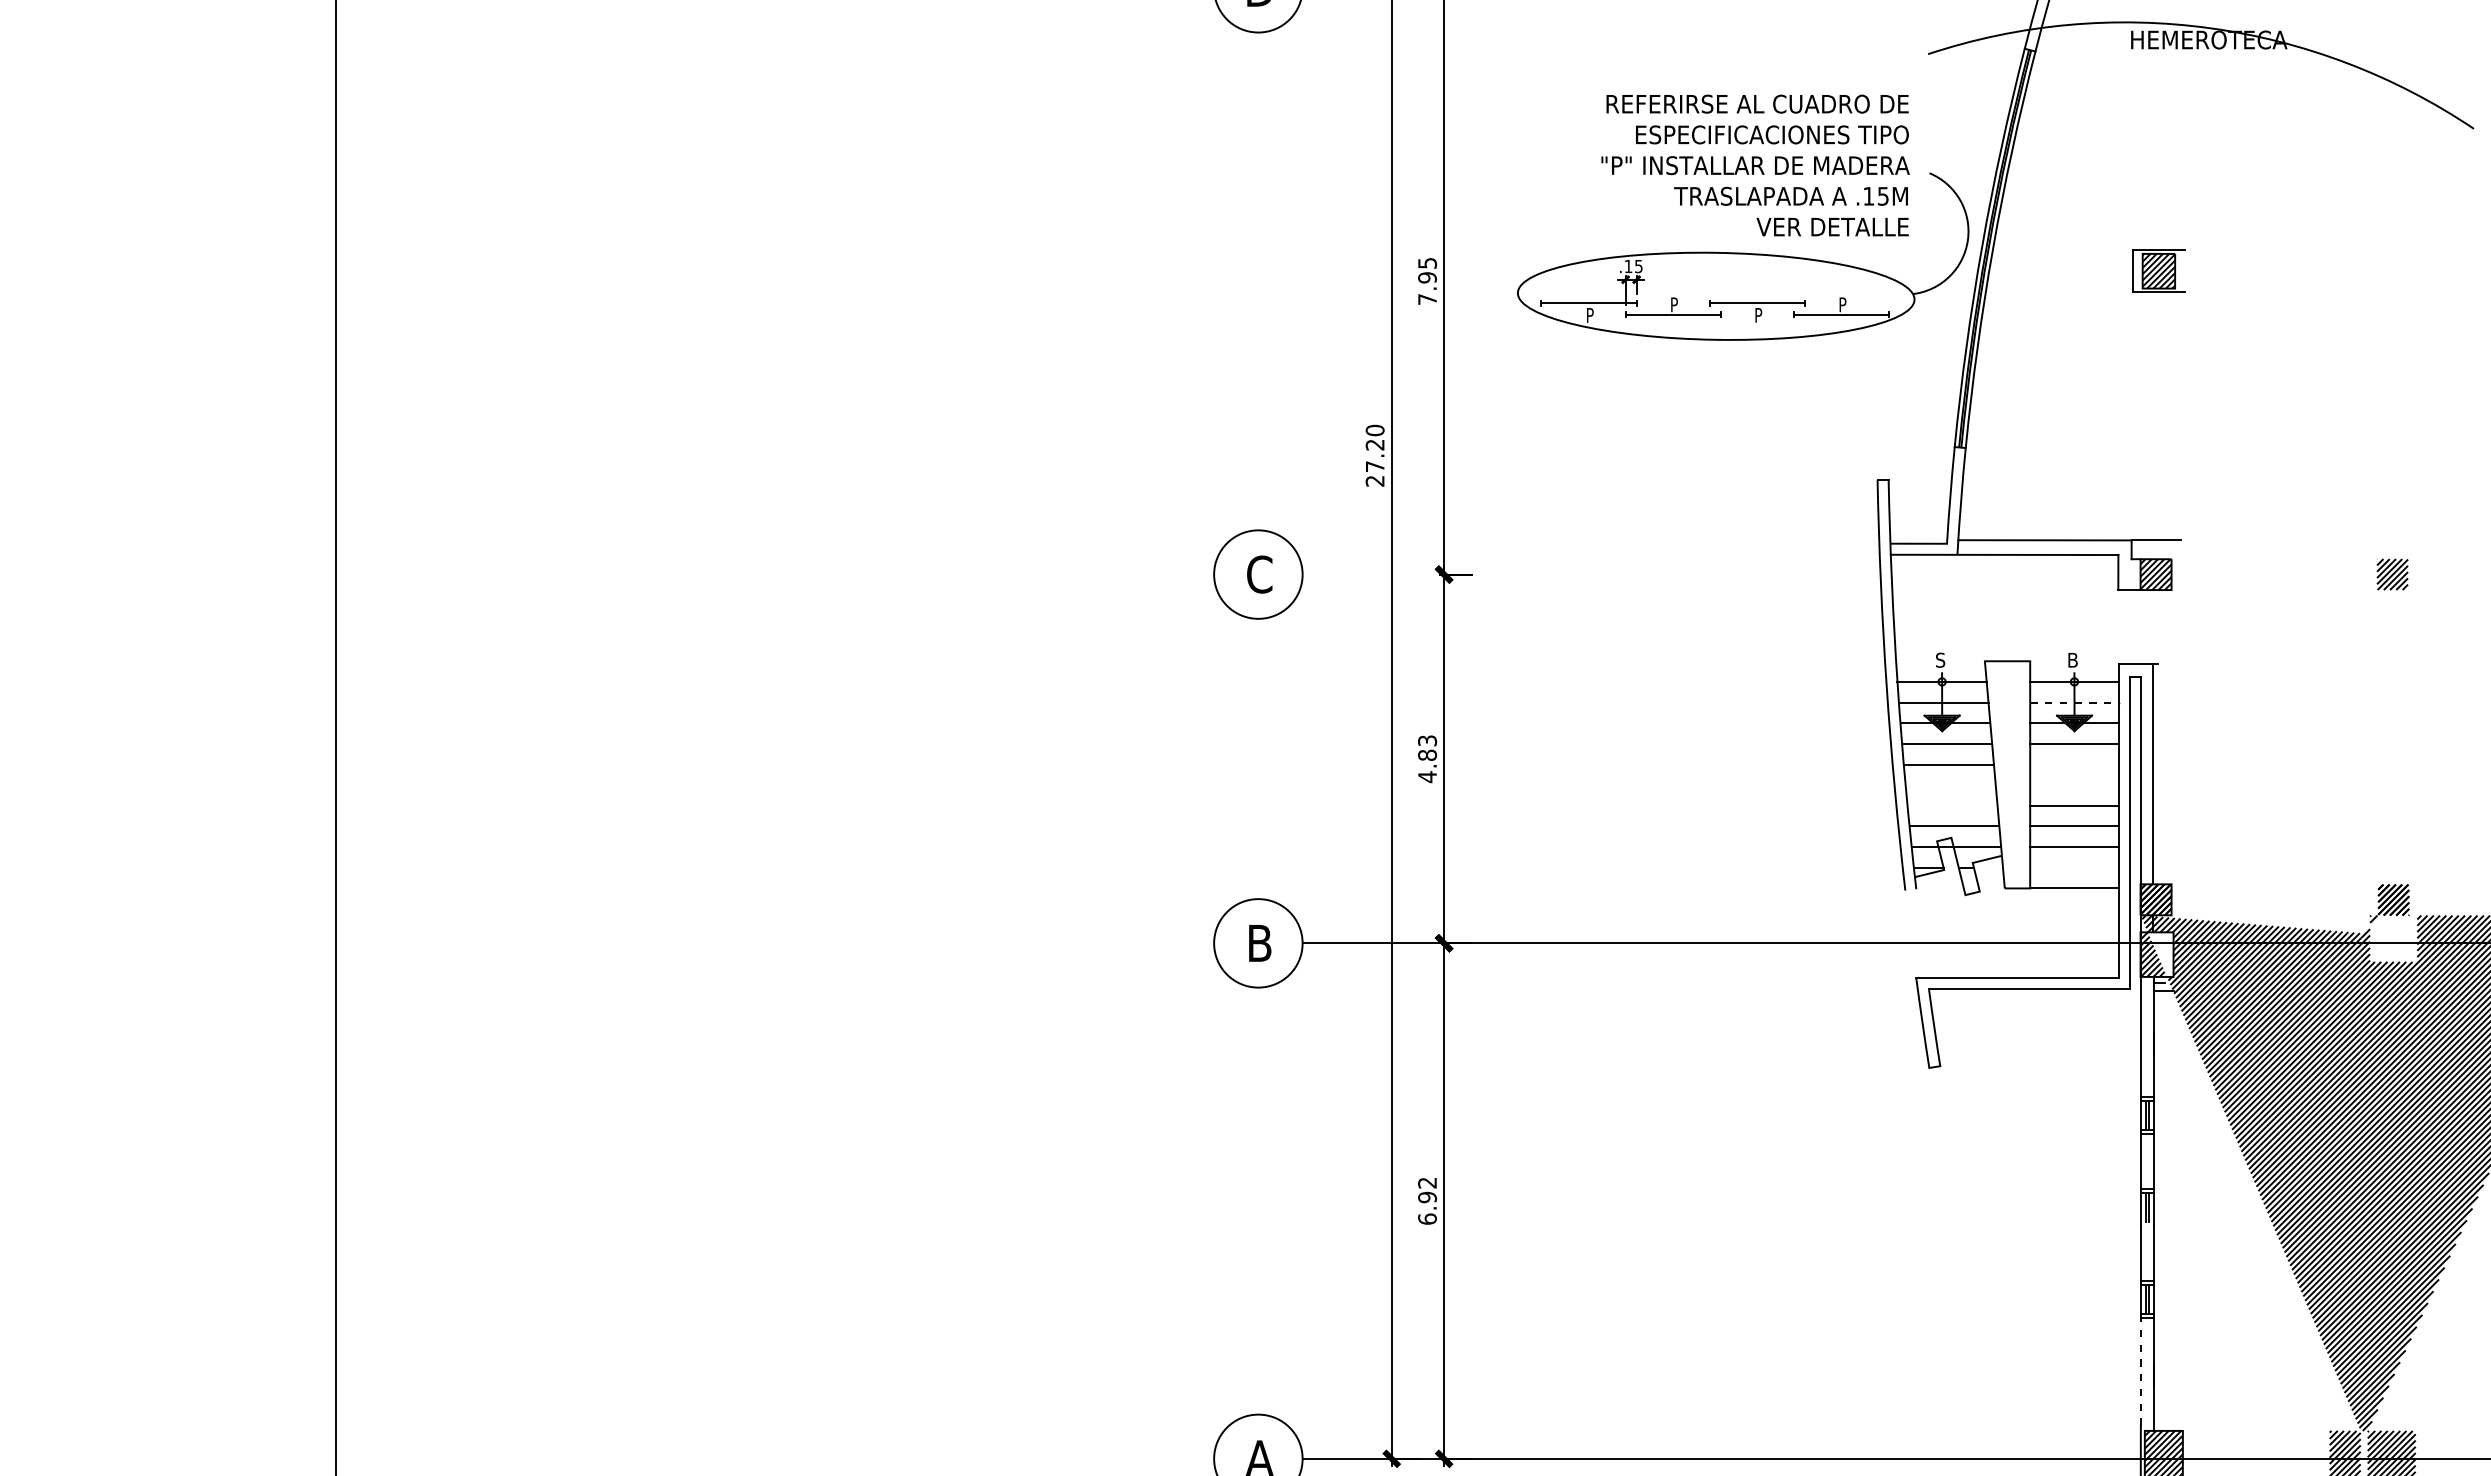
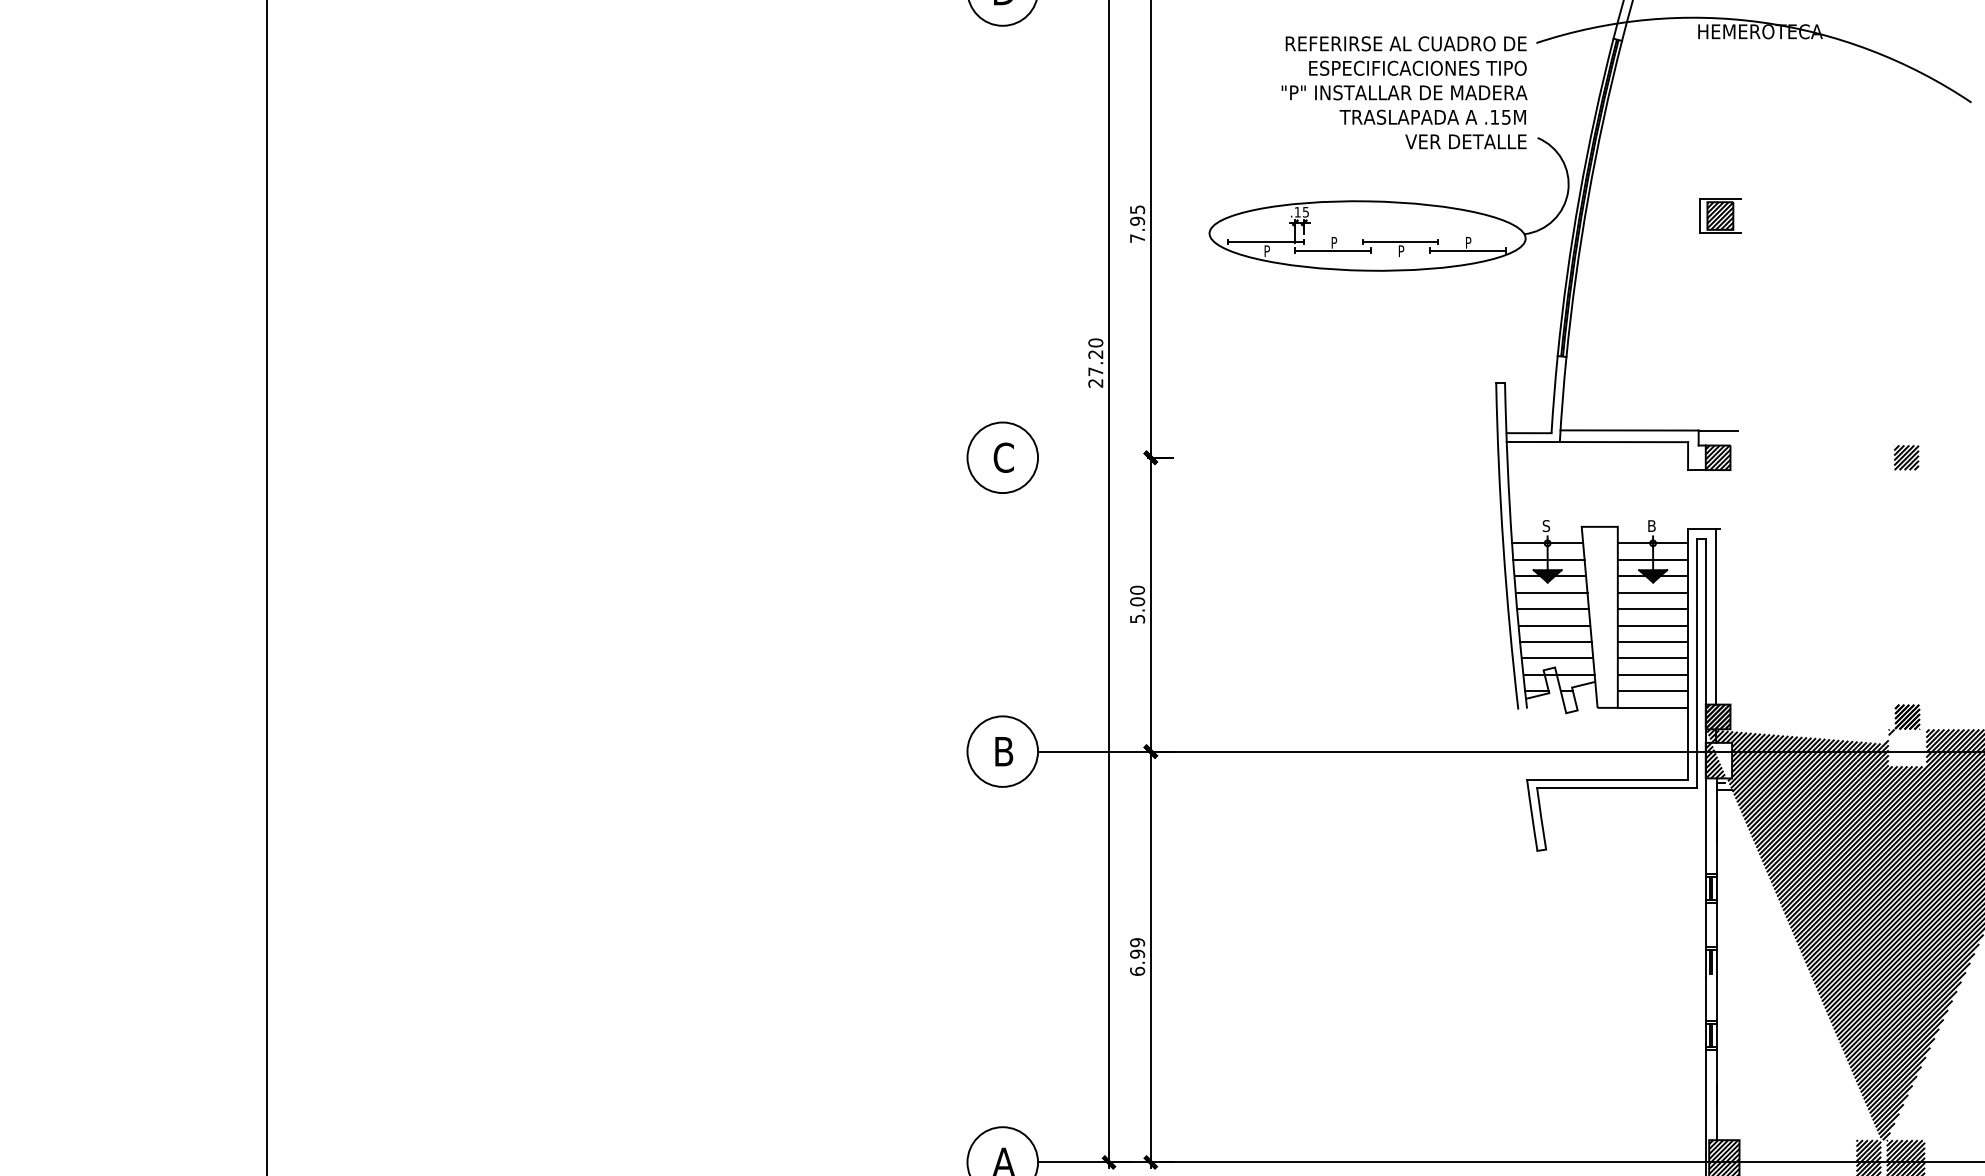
text: (1755, 165) -> (1404, 92), moved
line: (2074, 702) -> (1653, 559), dashed -> solid
text: (1427, 759) -> (1137, 605), 4.83 -> 5.00
line: (2074, 764) -> (1653, 609), added
line: (1950, 785) -> (1554, 625), added
line: (2074, 785) -> (1653, 625), added
line: (1952, 805) -> (1555, 641), added
line: (2074, 867) -> (1653, 691), added
text: (1427, 1182) -> (1137, 942), 6.92 -> 6.99
line: (2140, 1371) -> (1705, 1092), dashed -> solid

